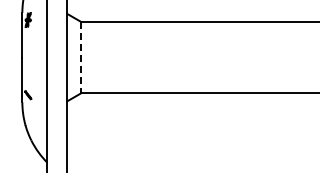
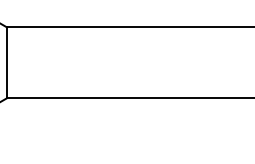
line: (81, 57) -> (6, 62), dashed -> solid

